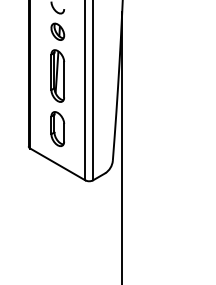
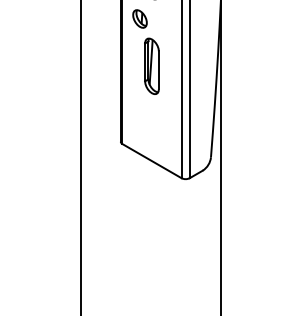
part: (57, 31) -> (139, 18), moved
part: (57, 129) -> (151, 123), removed

